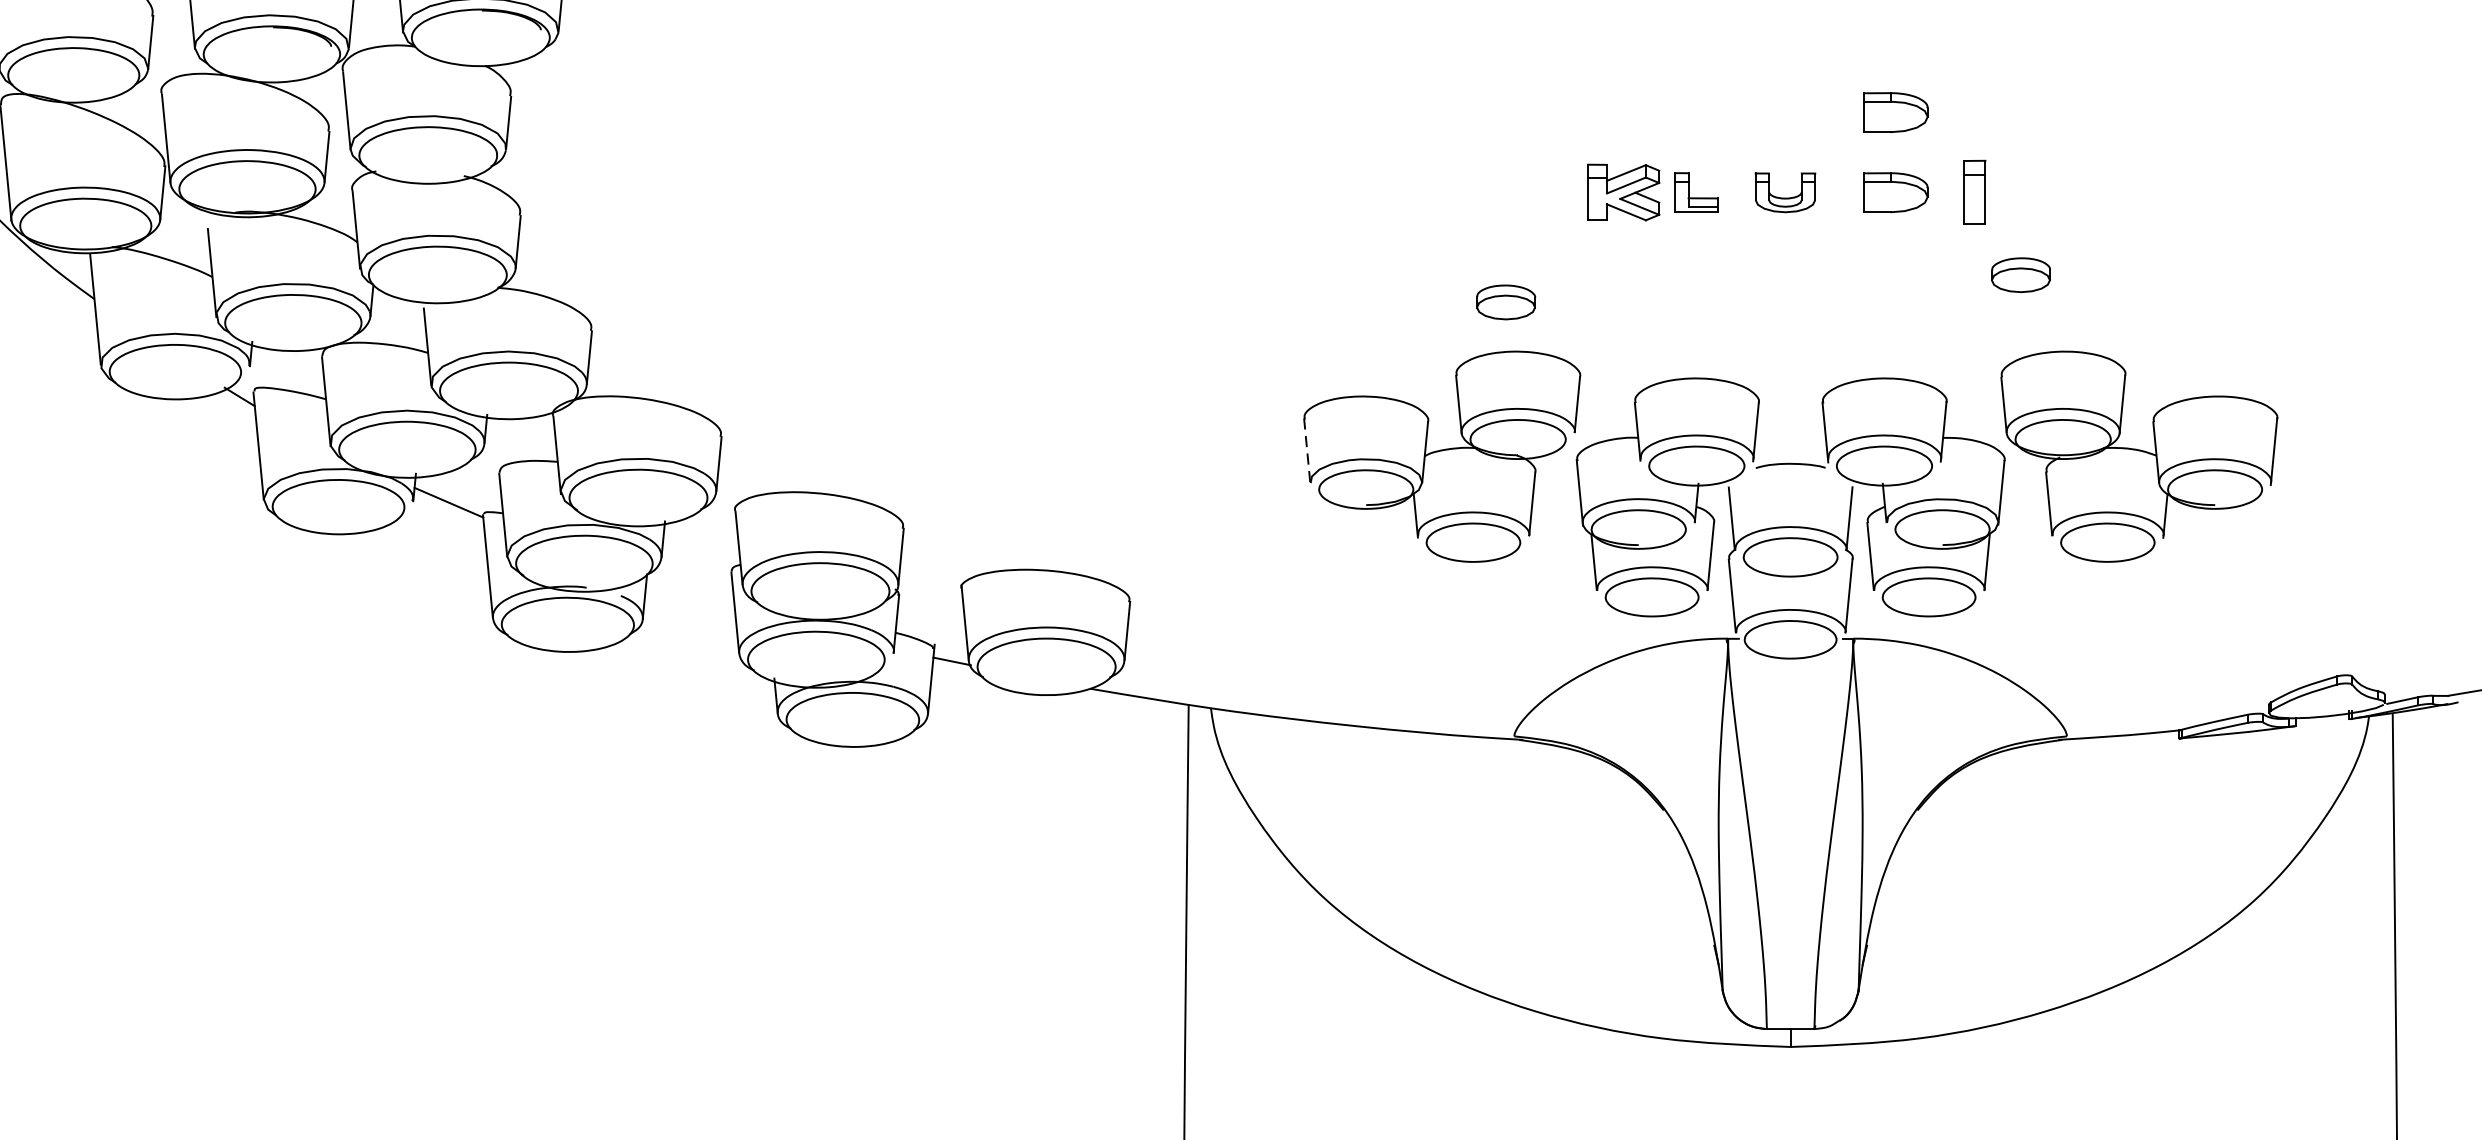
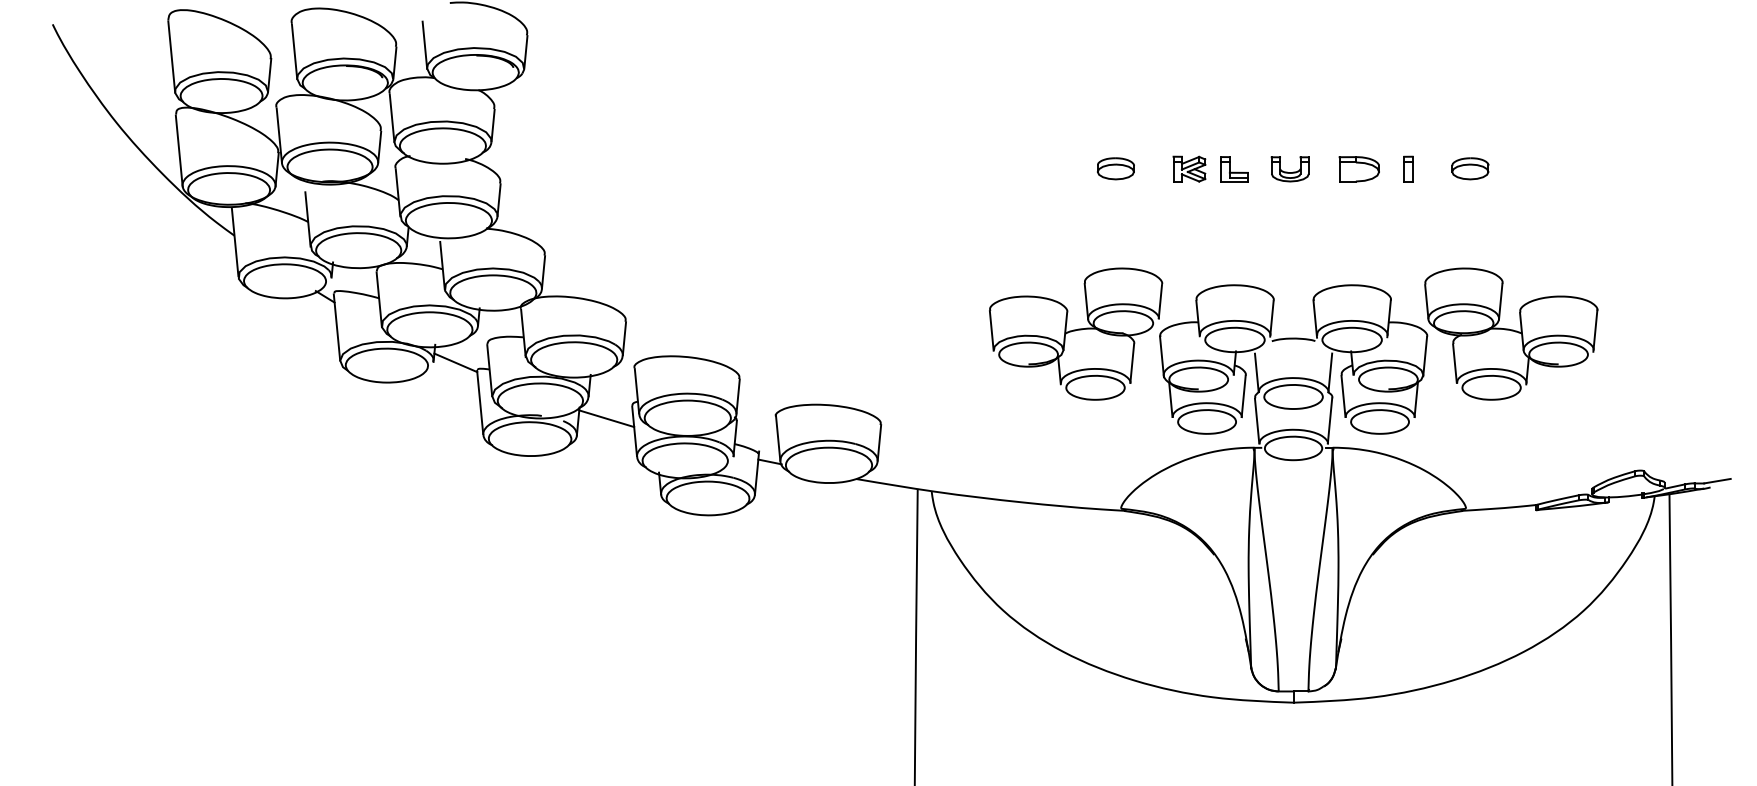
part: (1894, 112) -> (1358, 119), removed
part: (1623, 191) -> (1189, 168), size x0.71
part: (1974, 191) -> (1408, 168), size x0.62
part: (2021, 274) -> (1470, 168), moved
part: (1505, 301) -> (1115, 168), moved
line: (1306, 450) -> (991, 330), dashed -> solid
line: (690, 591) -> (606, 418), added

